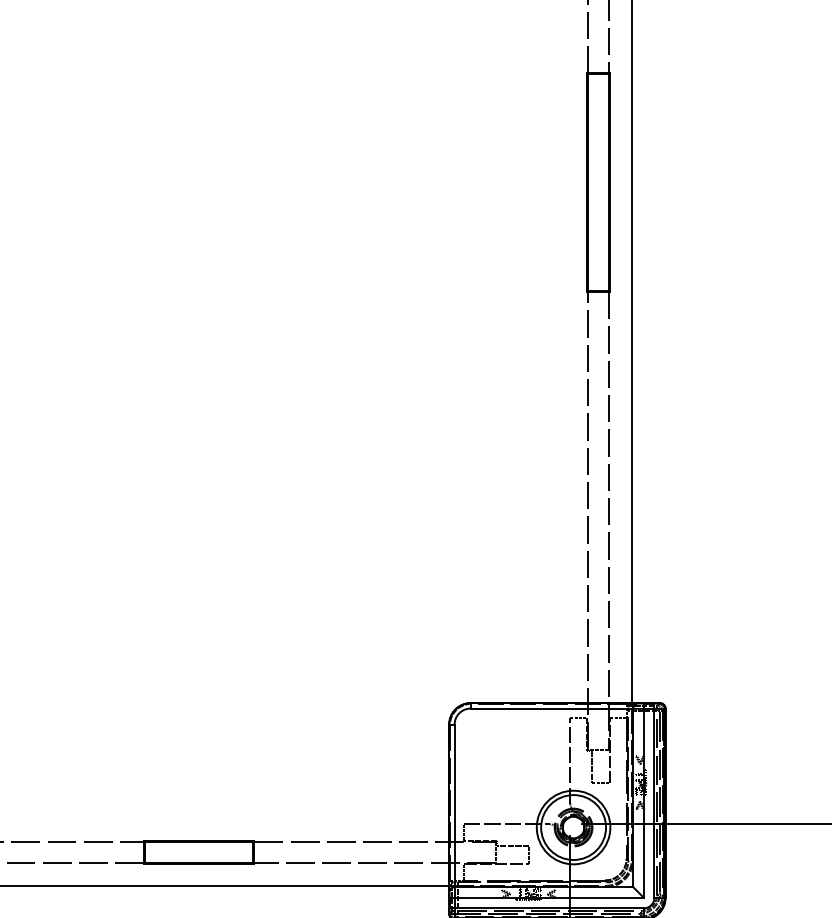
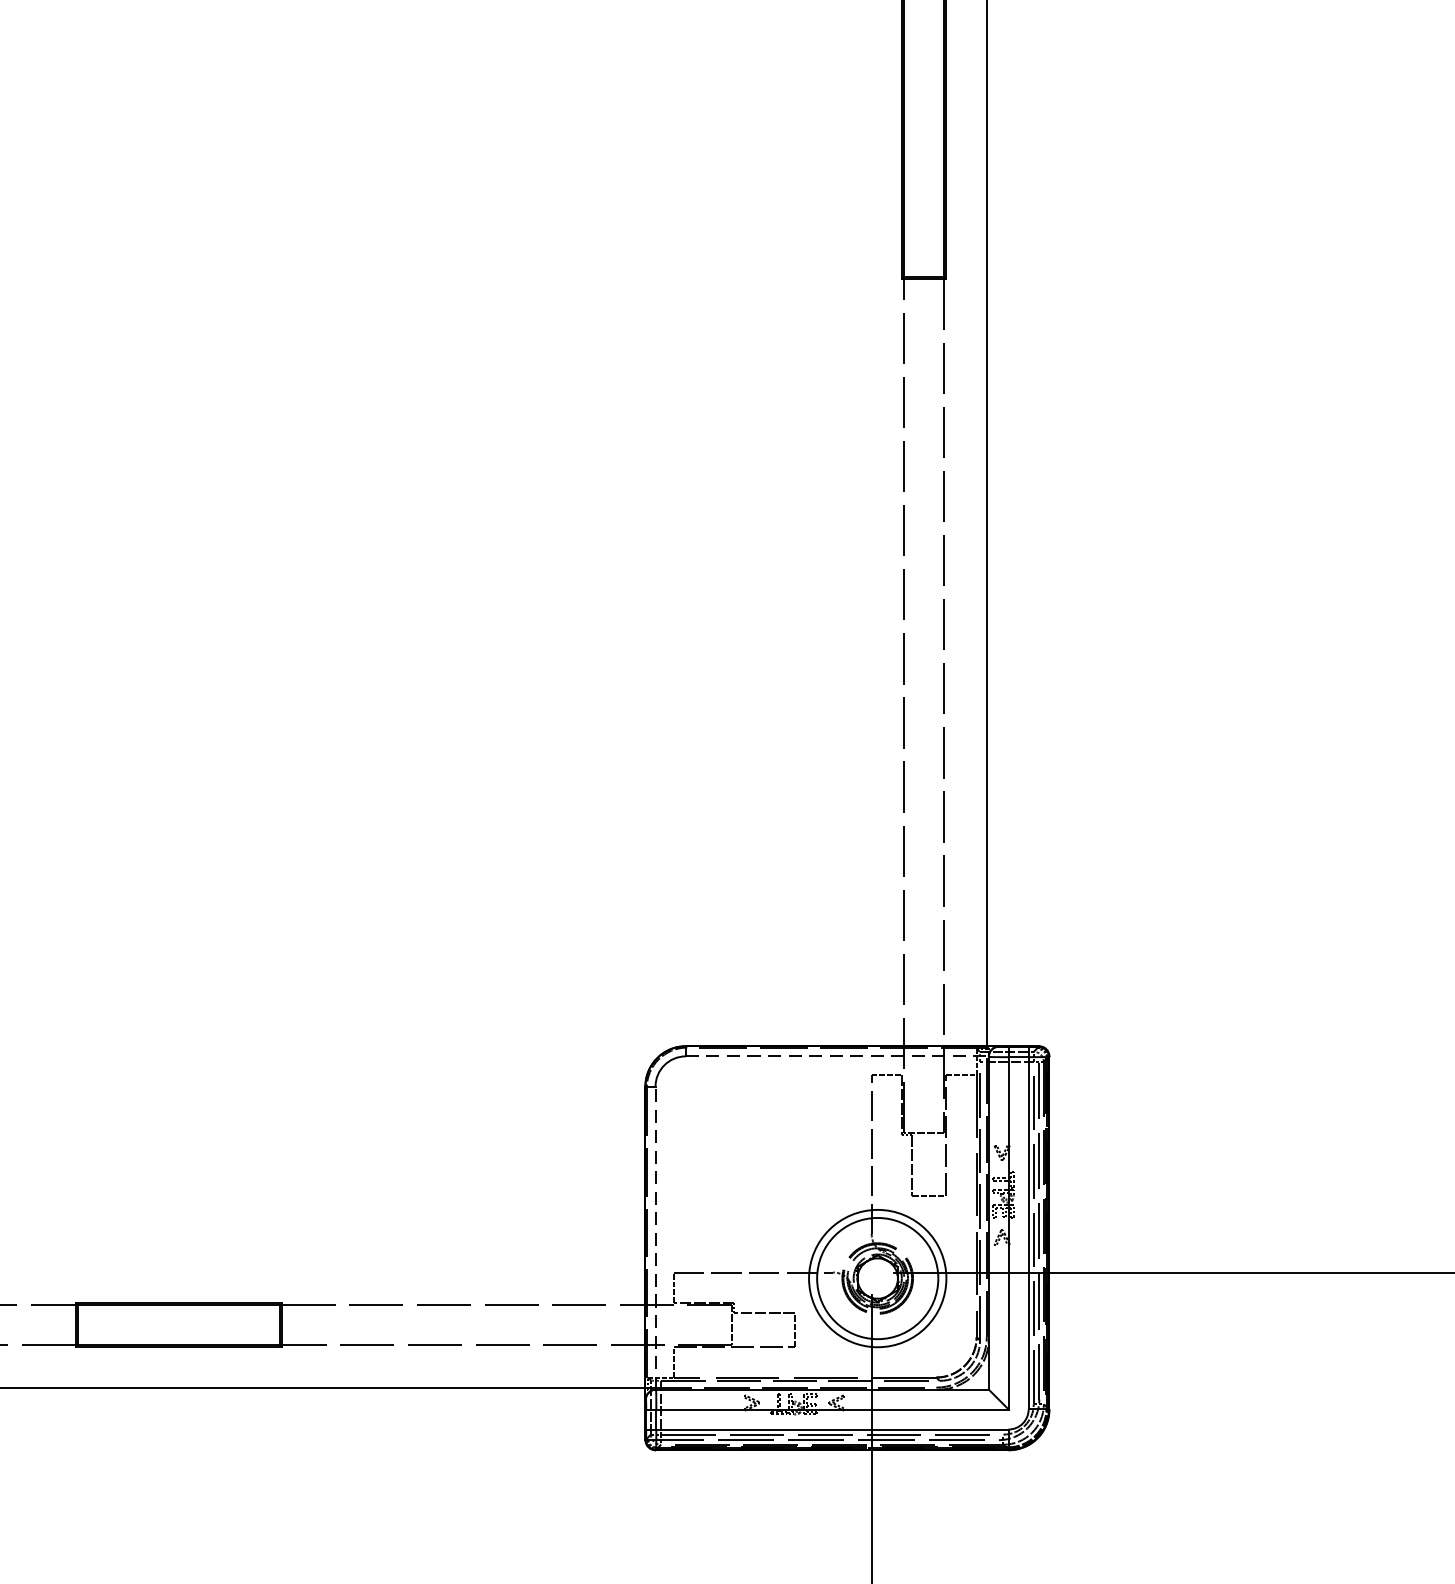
line: (552, 708) -> (838, 1056), solid -> dashed
line: (454, 805) -> (655, 1237), solid -> dashed

